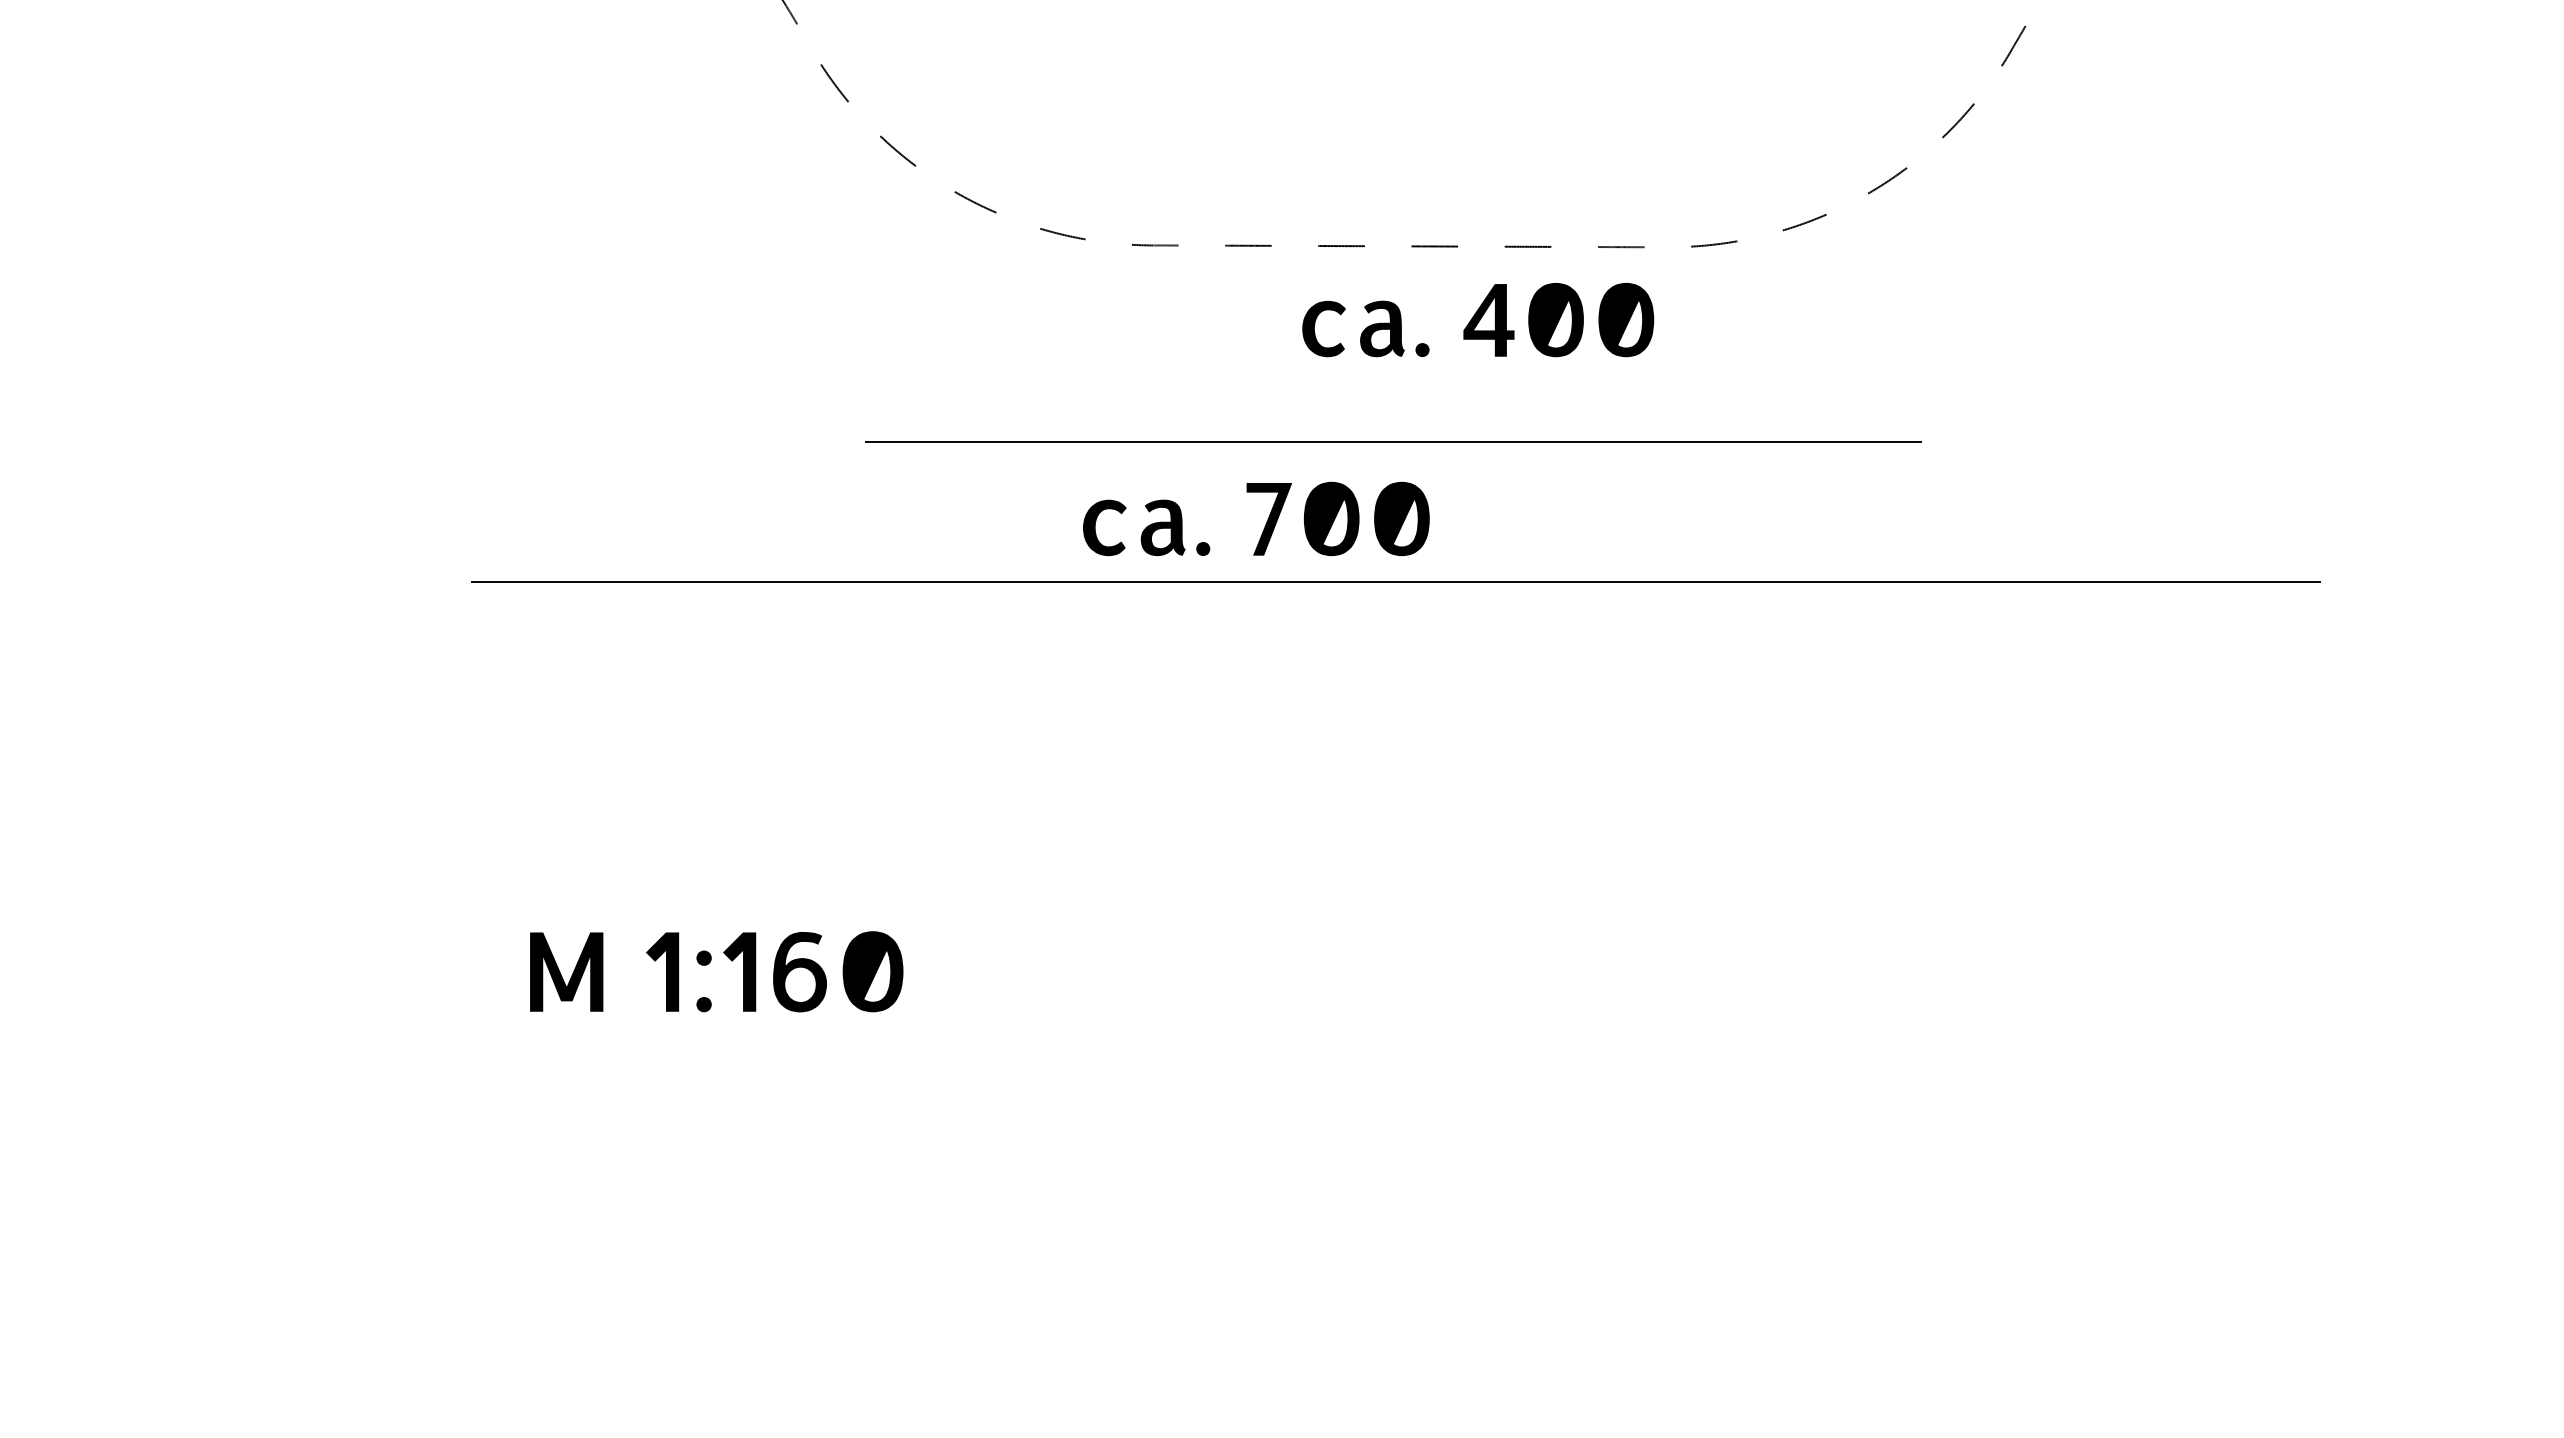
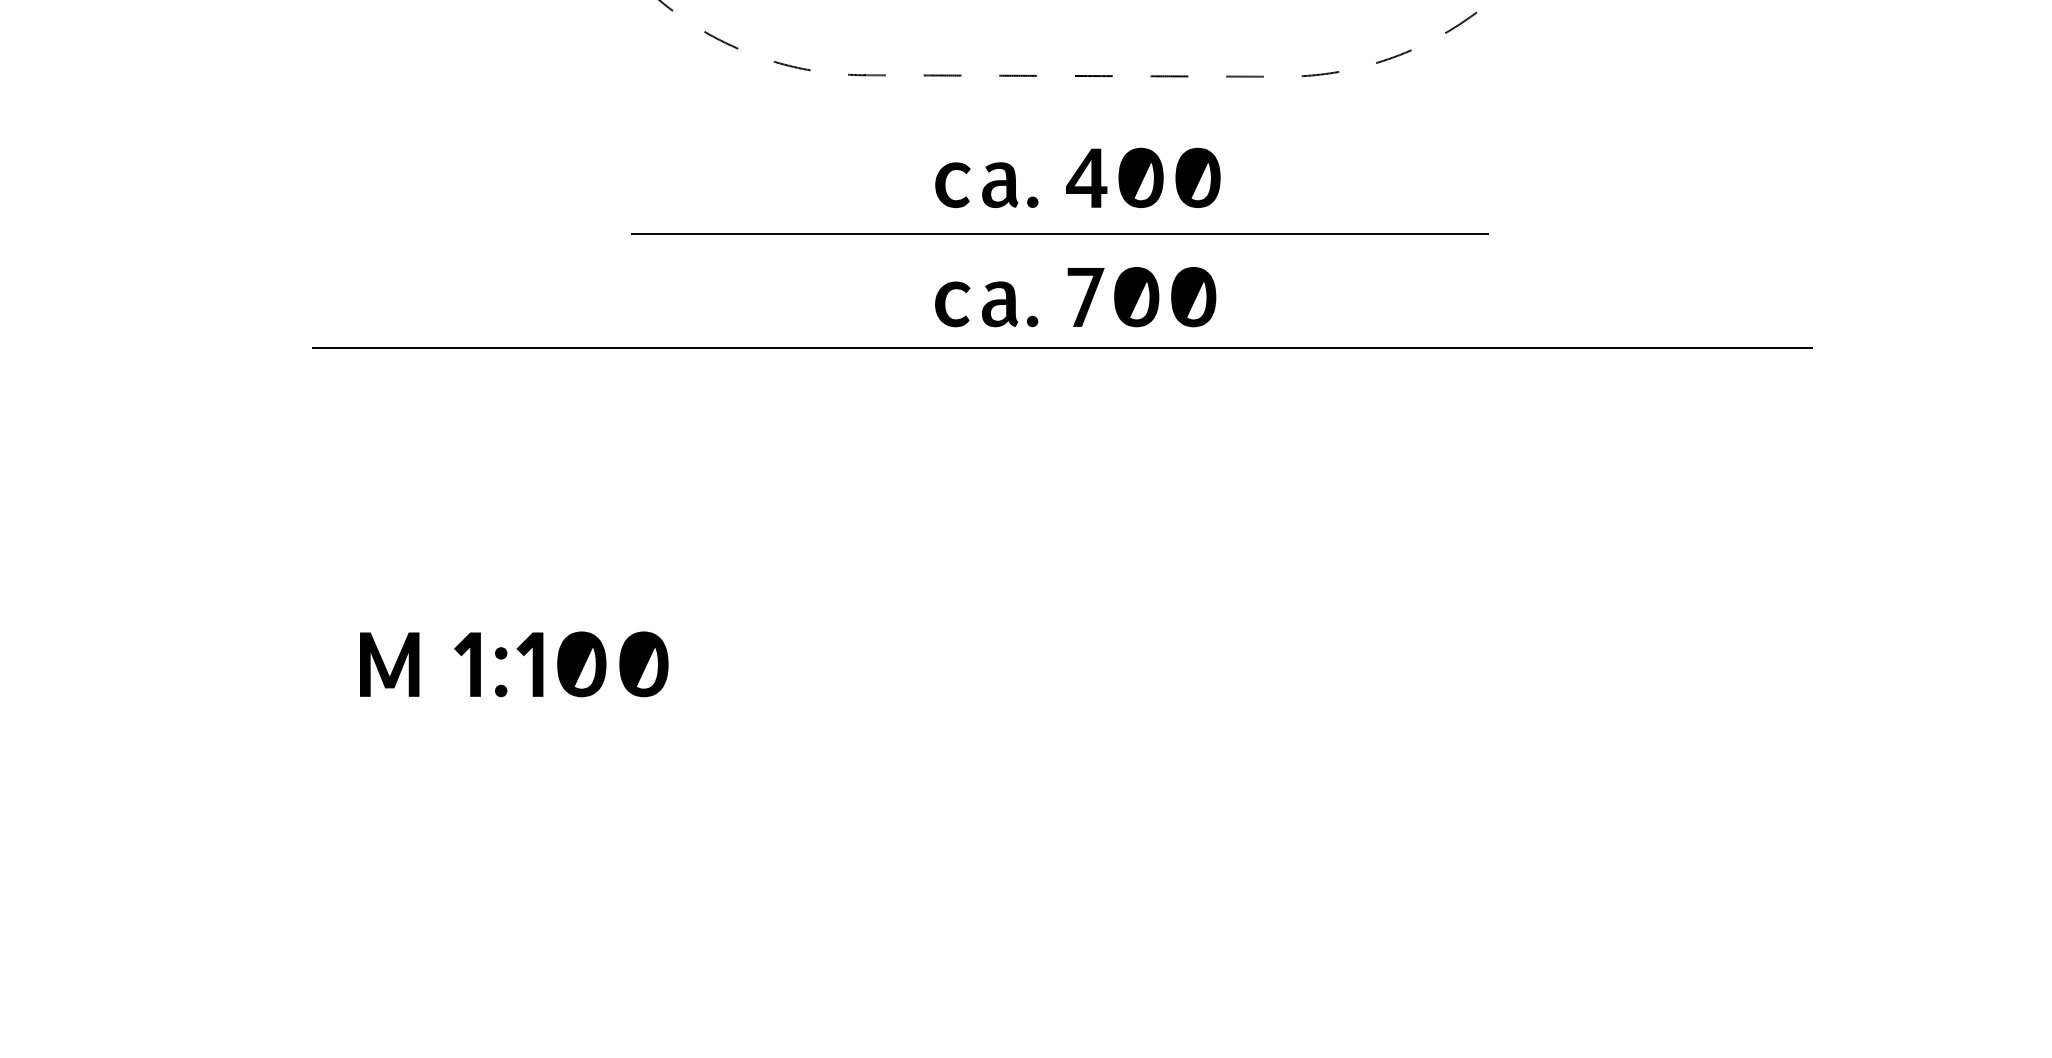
text: (1478, 320) -> (1078, 178), moved
text: (1256, 518) -> (1075, 296), moved
text: (841, 971) -> (612, 664), 1:160 -> 1:100

